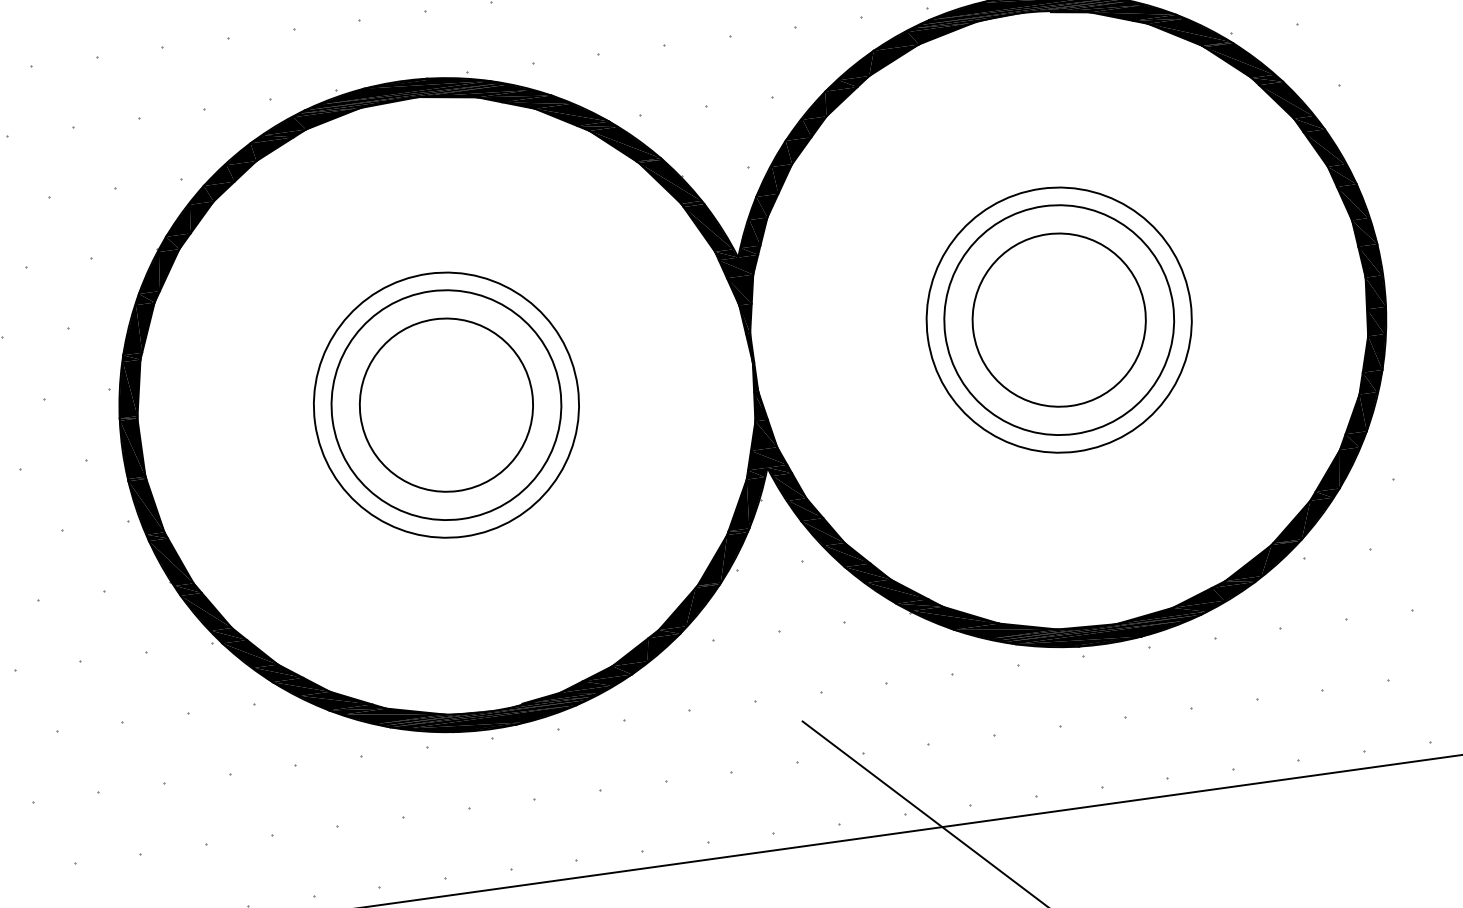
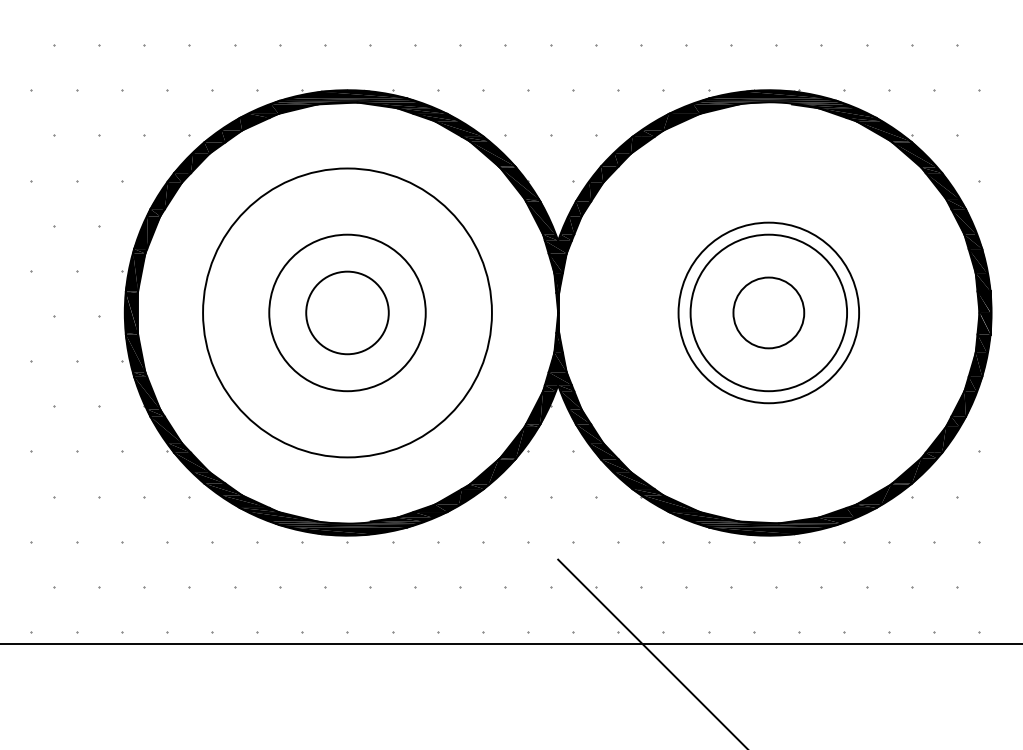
circle: (1058, 319) -> (768, 312), size x0.6
circle: (446, 404) -> (347, 312), size x0.7
circle: (446, 404) -> (347, 312), size x1.6

